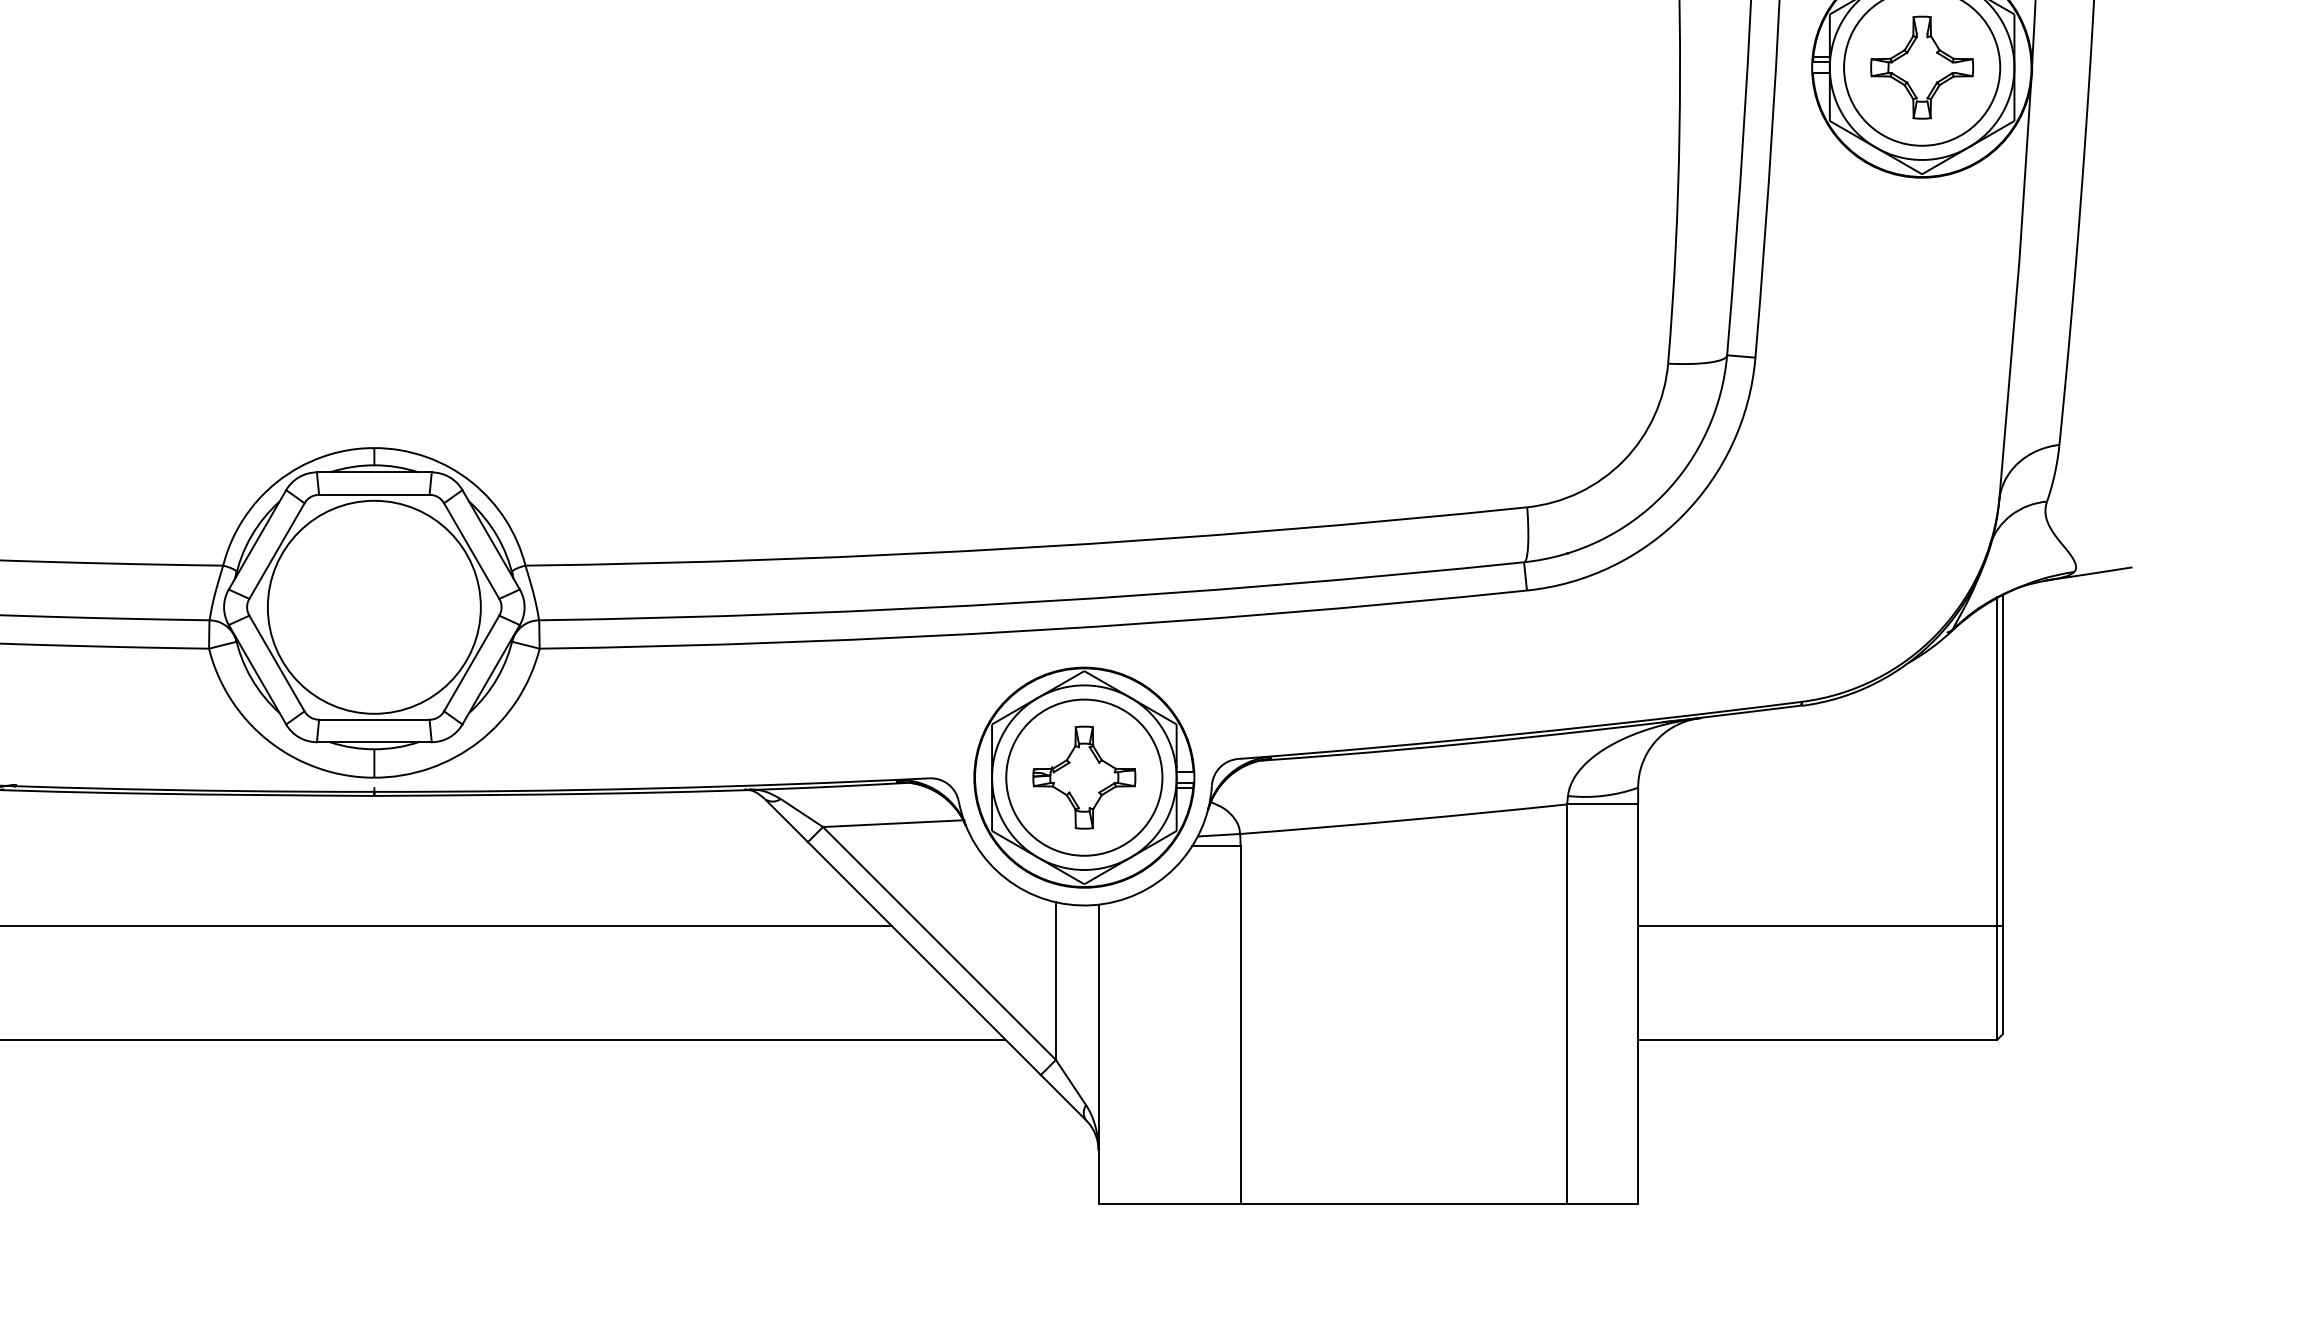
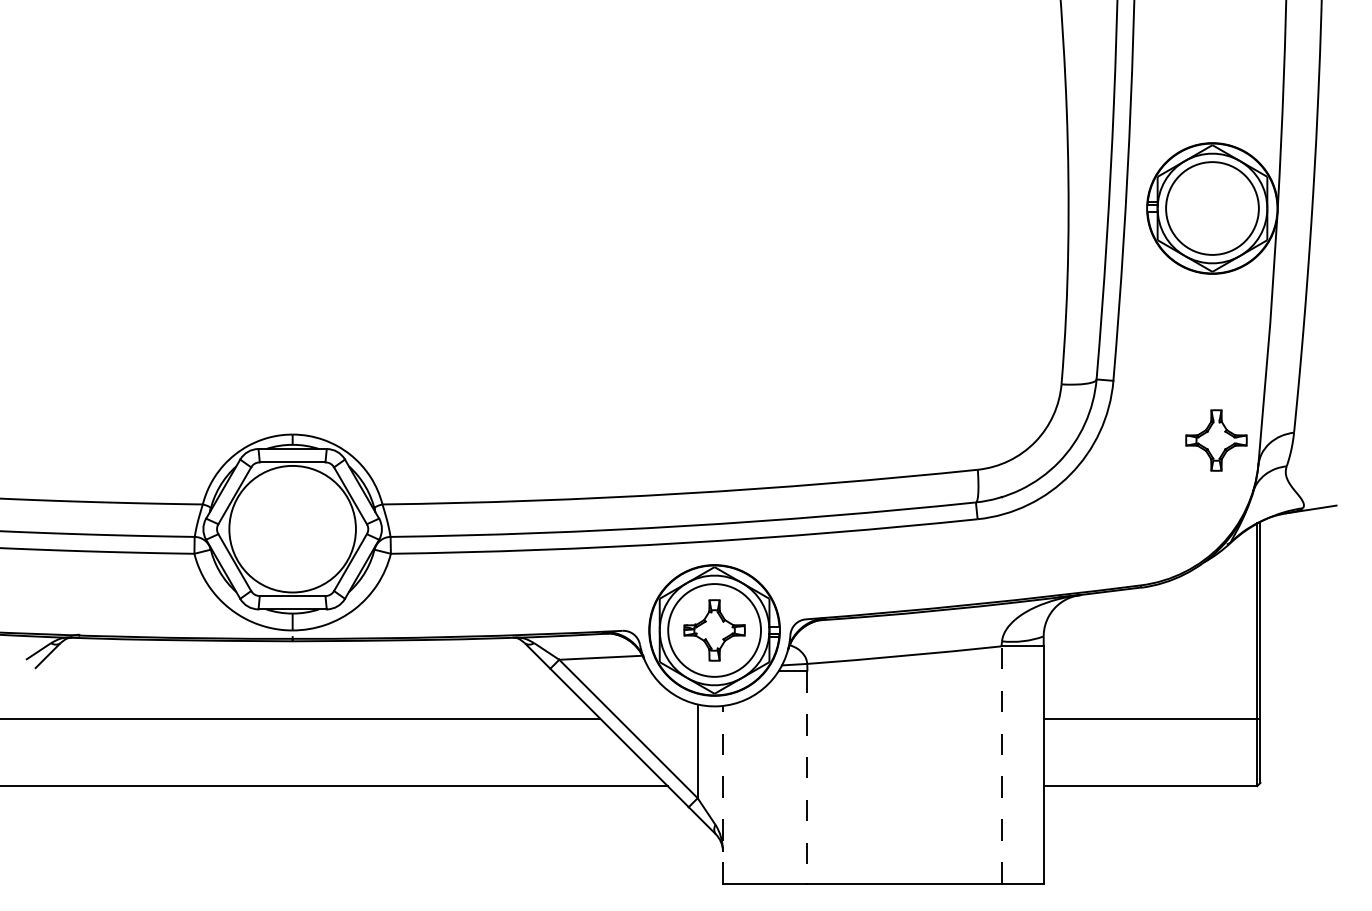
part: (1922, 67) -> (1216, 440), moved
line: (1567, 1003) -> (1001, 764), solid -> dashed
line: (1240, 1025) -> (807, 777), solid -> dashed
line: (1099, 1053) -> (723, 794), solid -> dashed

